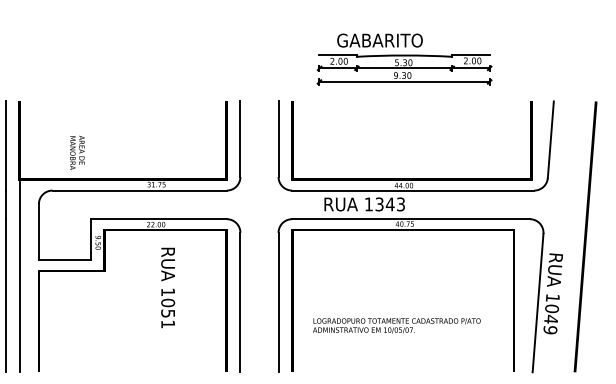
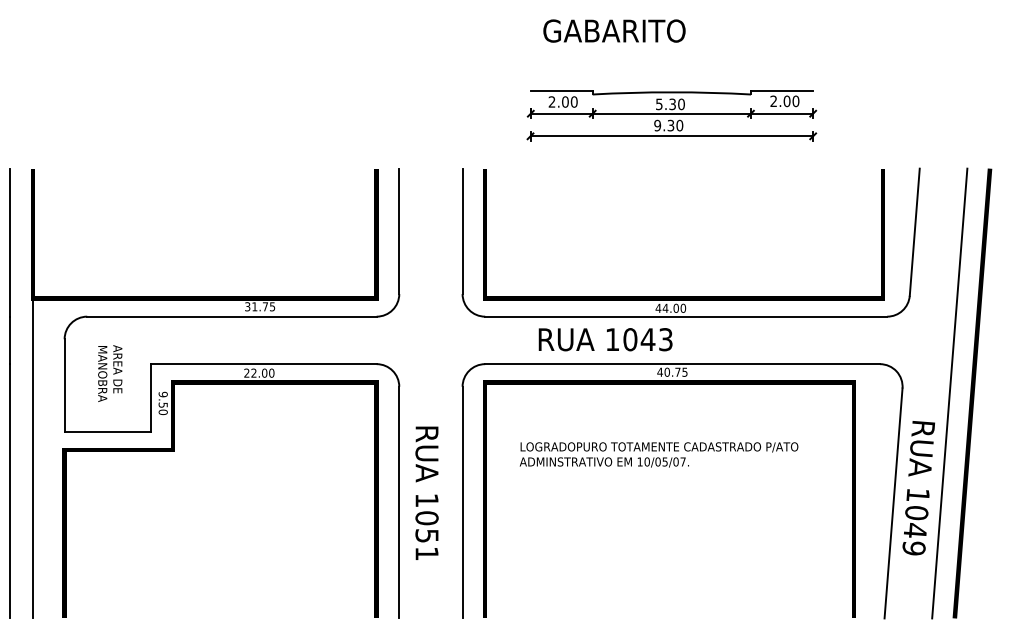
text: (379, 40) -> (613, 30), moved
text: (77, 152) -> (110, 372), moved
text: (379, 204) -> (630, 339), 1343 -> 1043
line: (571, 236) -> (949, 392), added
text: (168, 287) -> (427, 492), moved
text: (396, 325) -> (658, 454), moved

